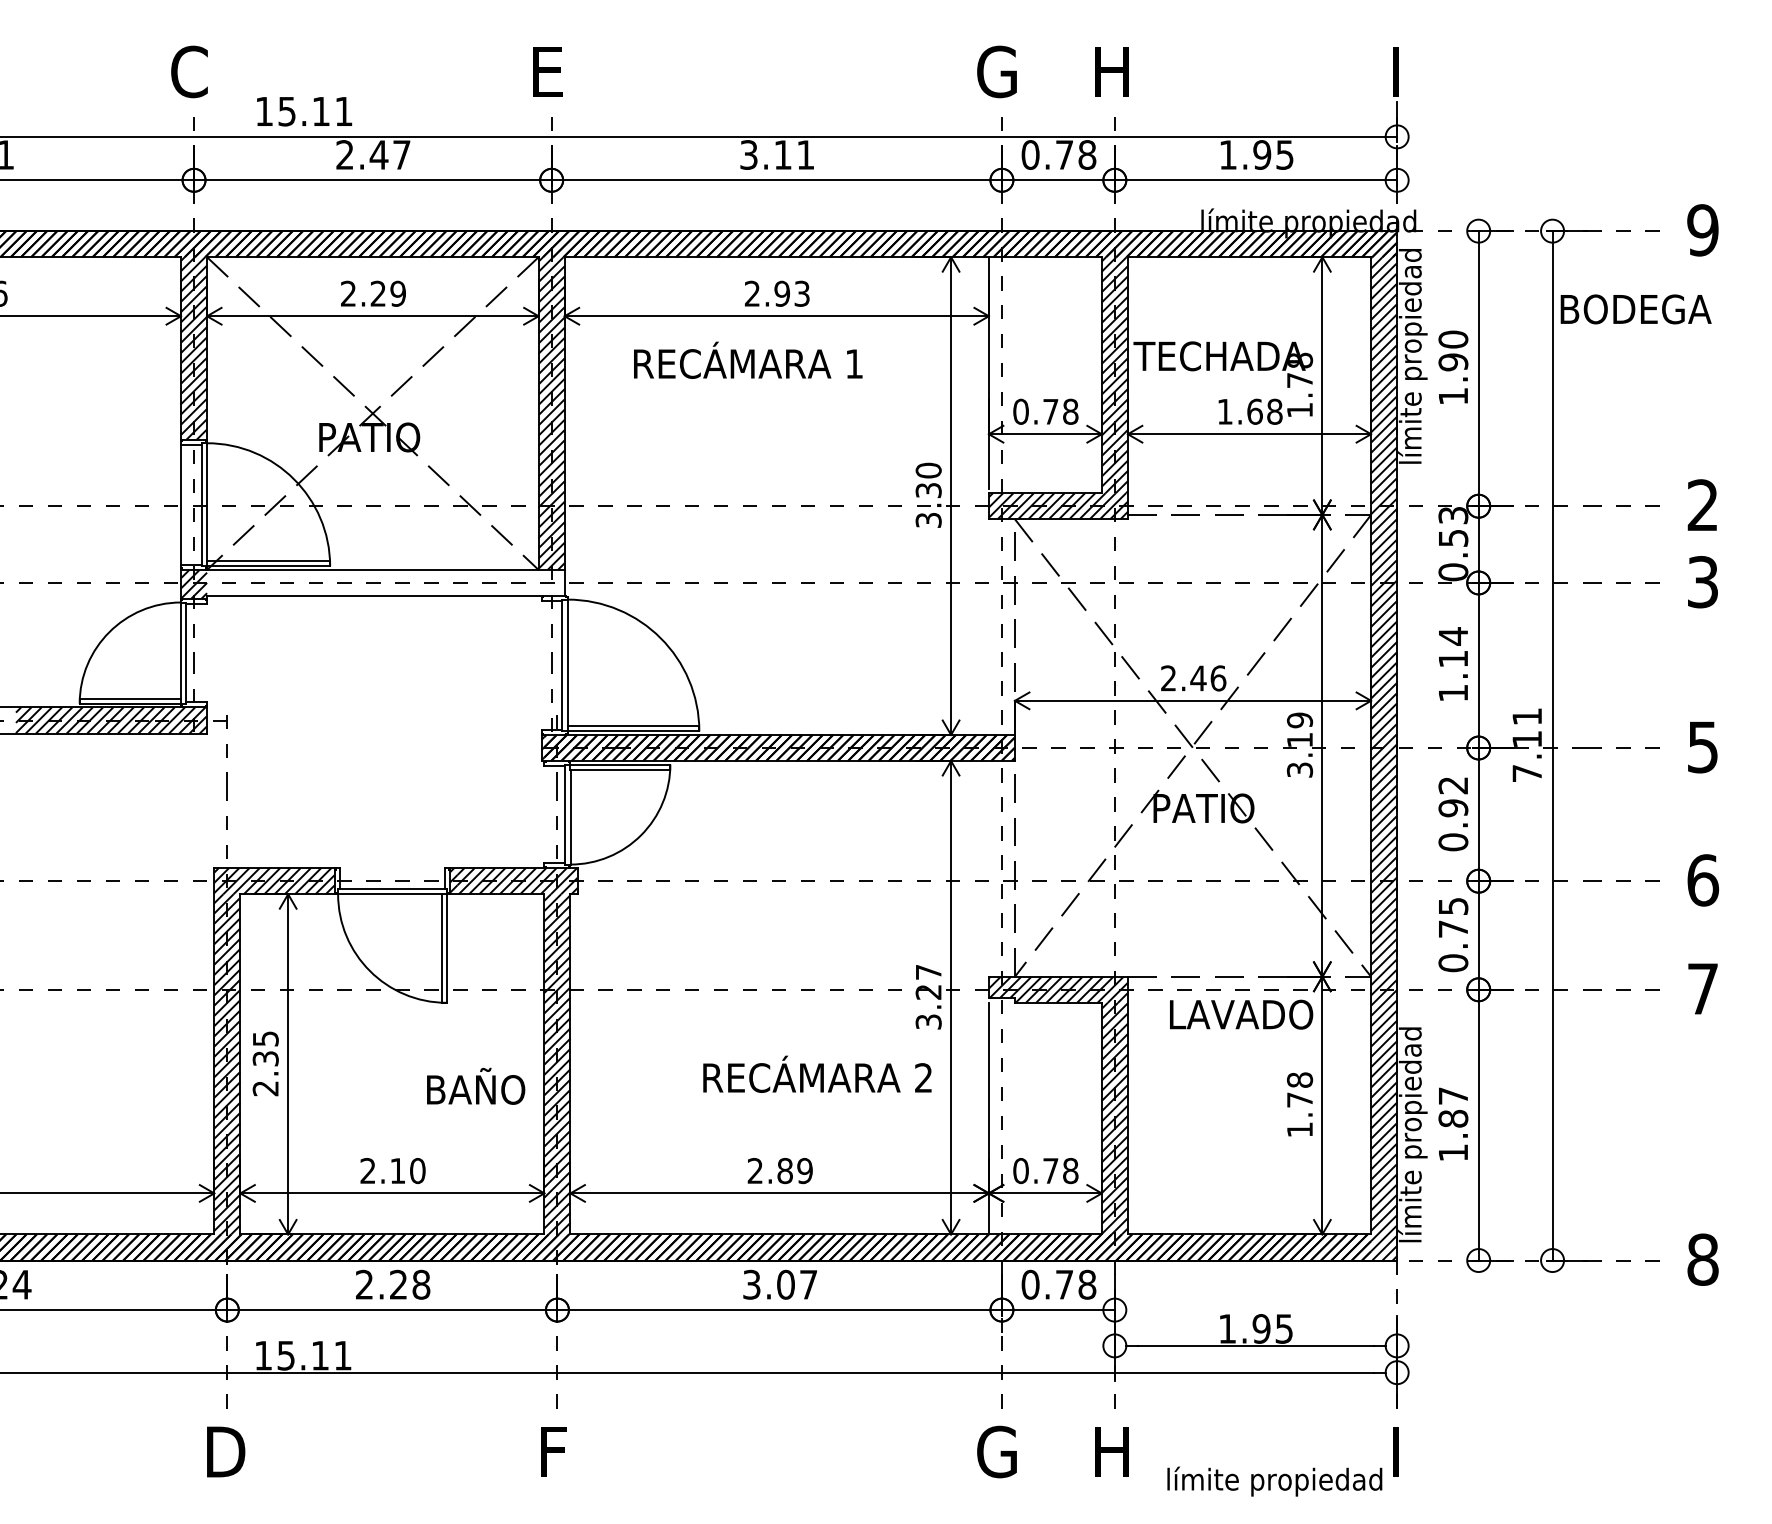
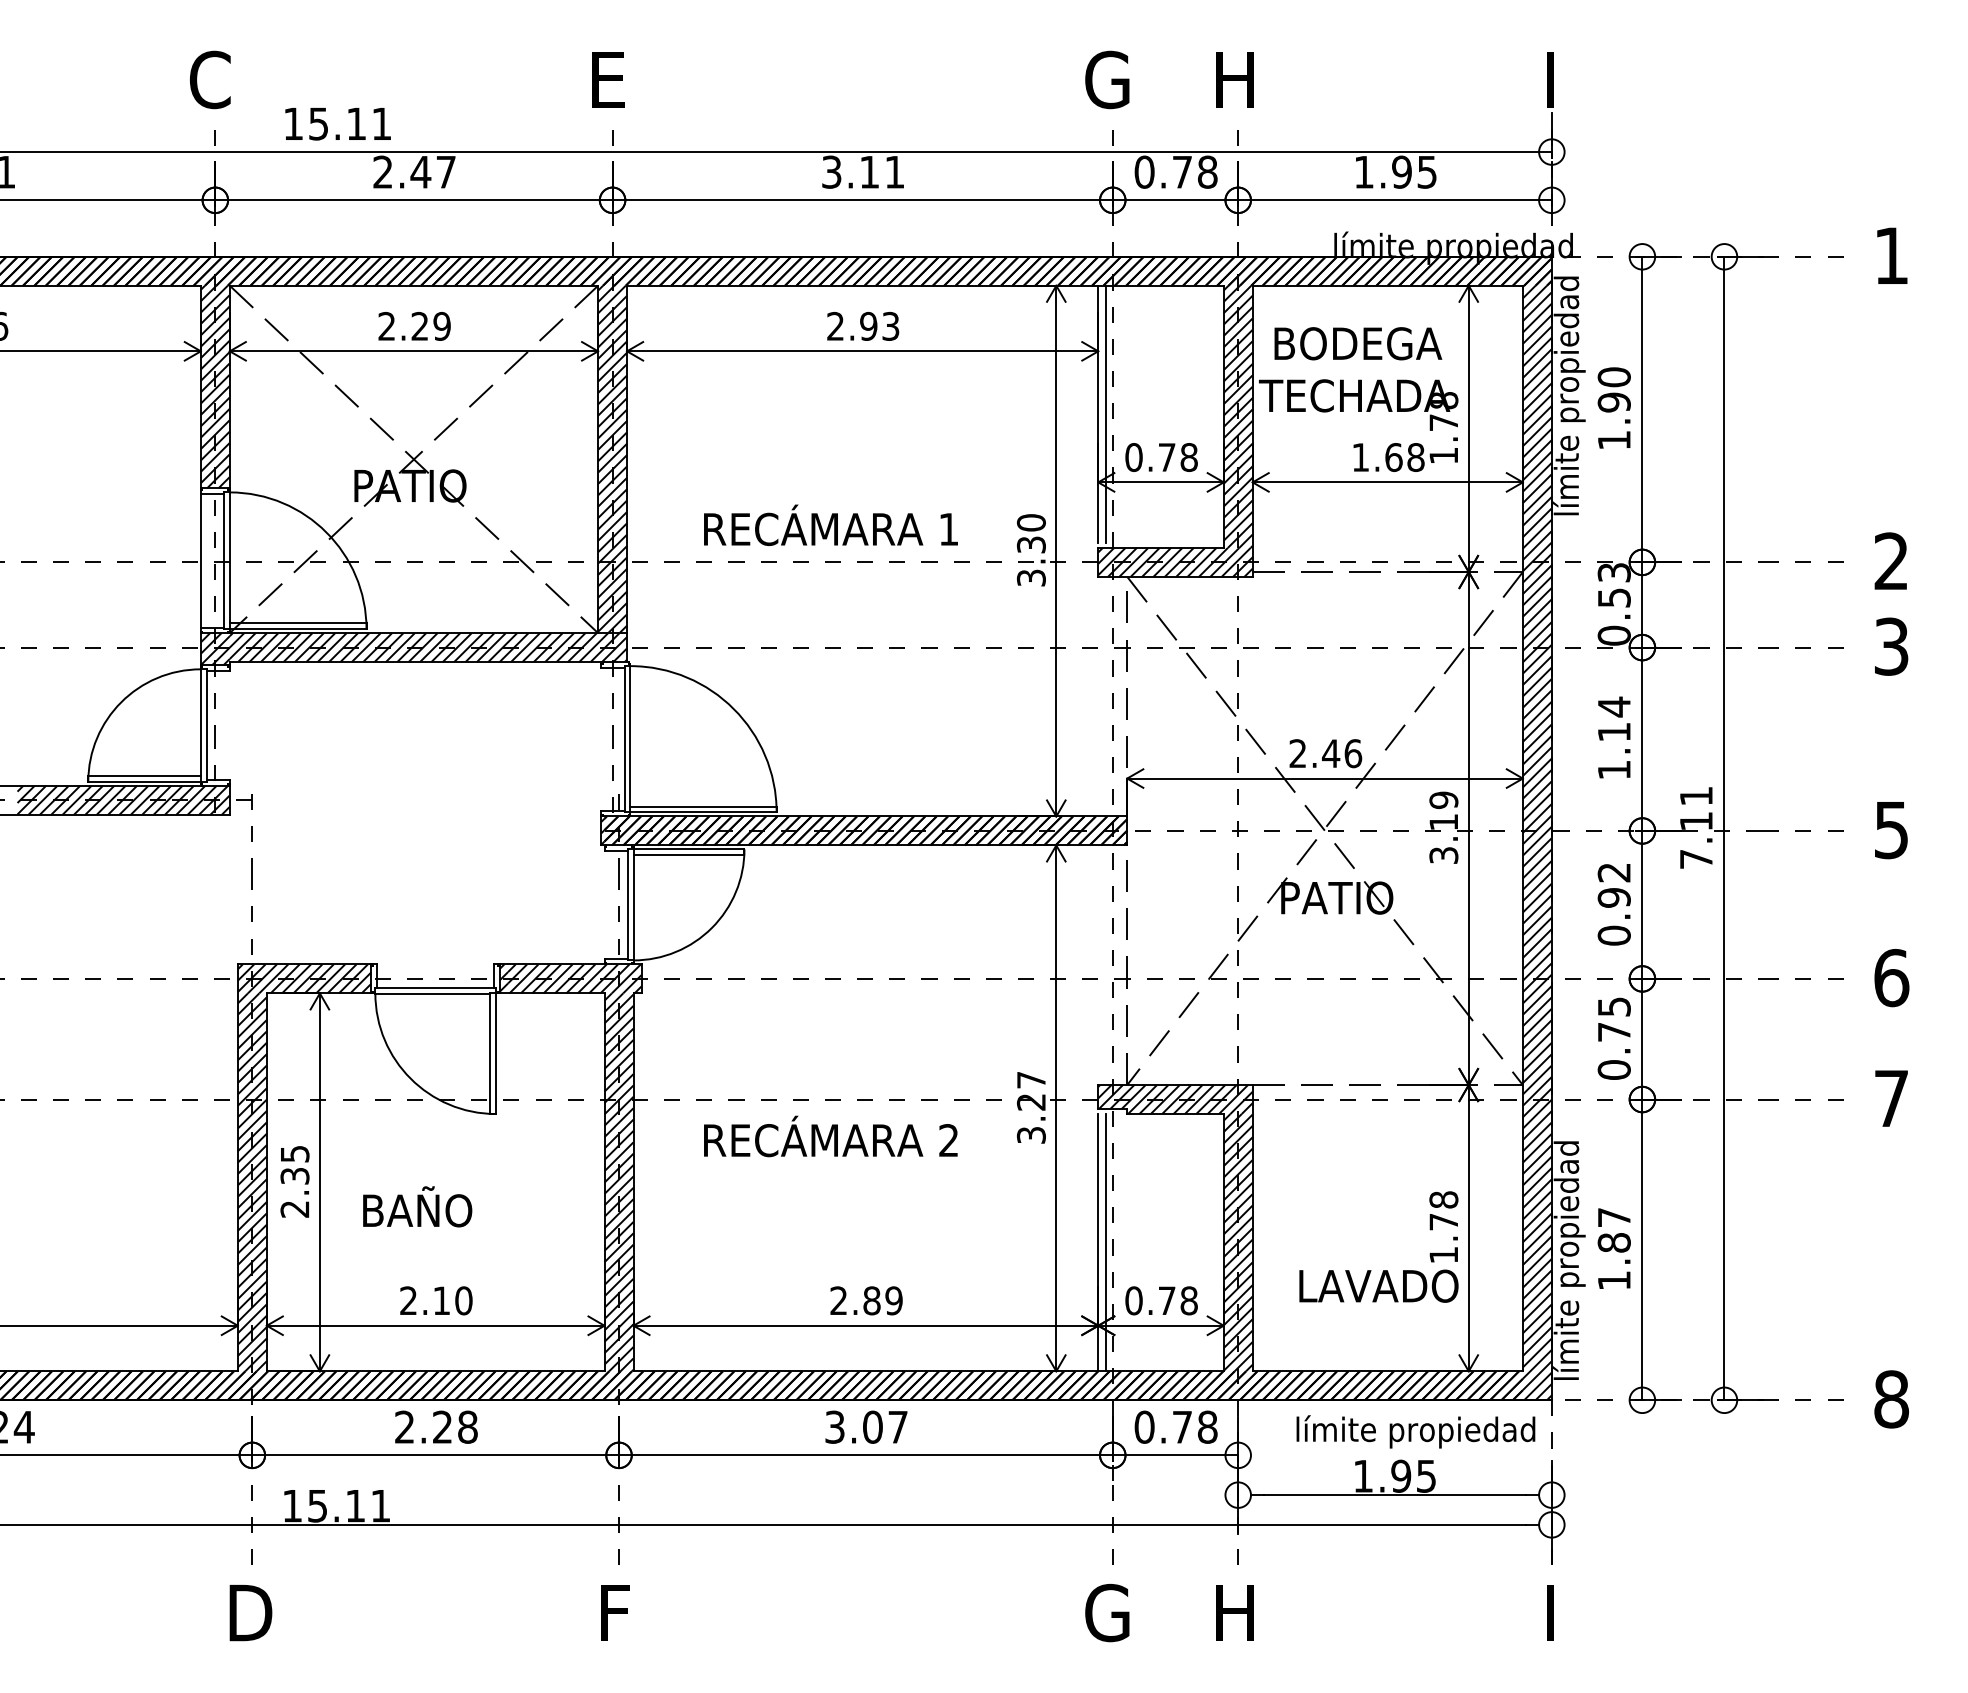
text: (1702, 229) -> (1891, 255), 9 -> 1
text: (1636, 309) -> (1358, 343), moved
text: (747, 359) -> (830, 524), moved
line: (996, 373) -> (1106, 414), added
hatch: (385, 582) -> (428, 647), added
text: (1241, 1014) -> (1378, 1285), moved
text: (817, 1074) -> (830, 1136), moved
text: (475, 1086) -> (417, 1206), moved
line: (996, 1118) -> (1106, 1242), added
text: (1274, 1481) -> (1415, 1431), moved

